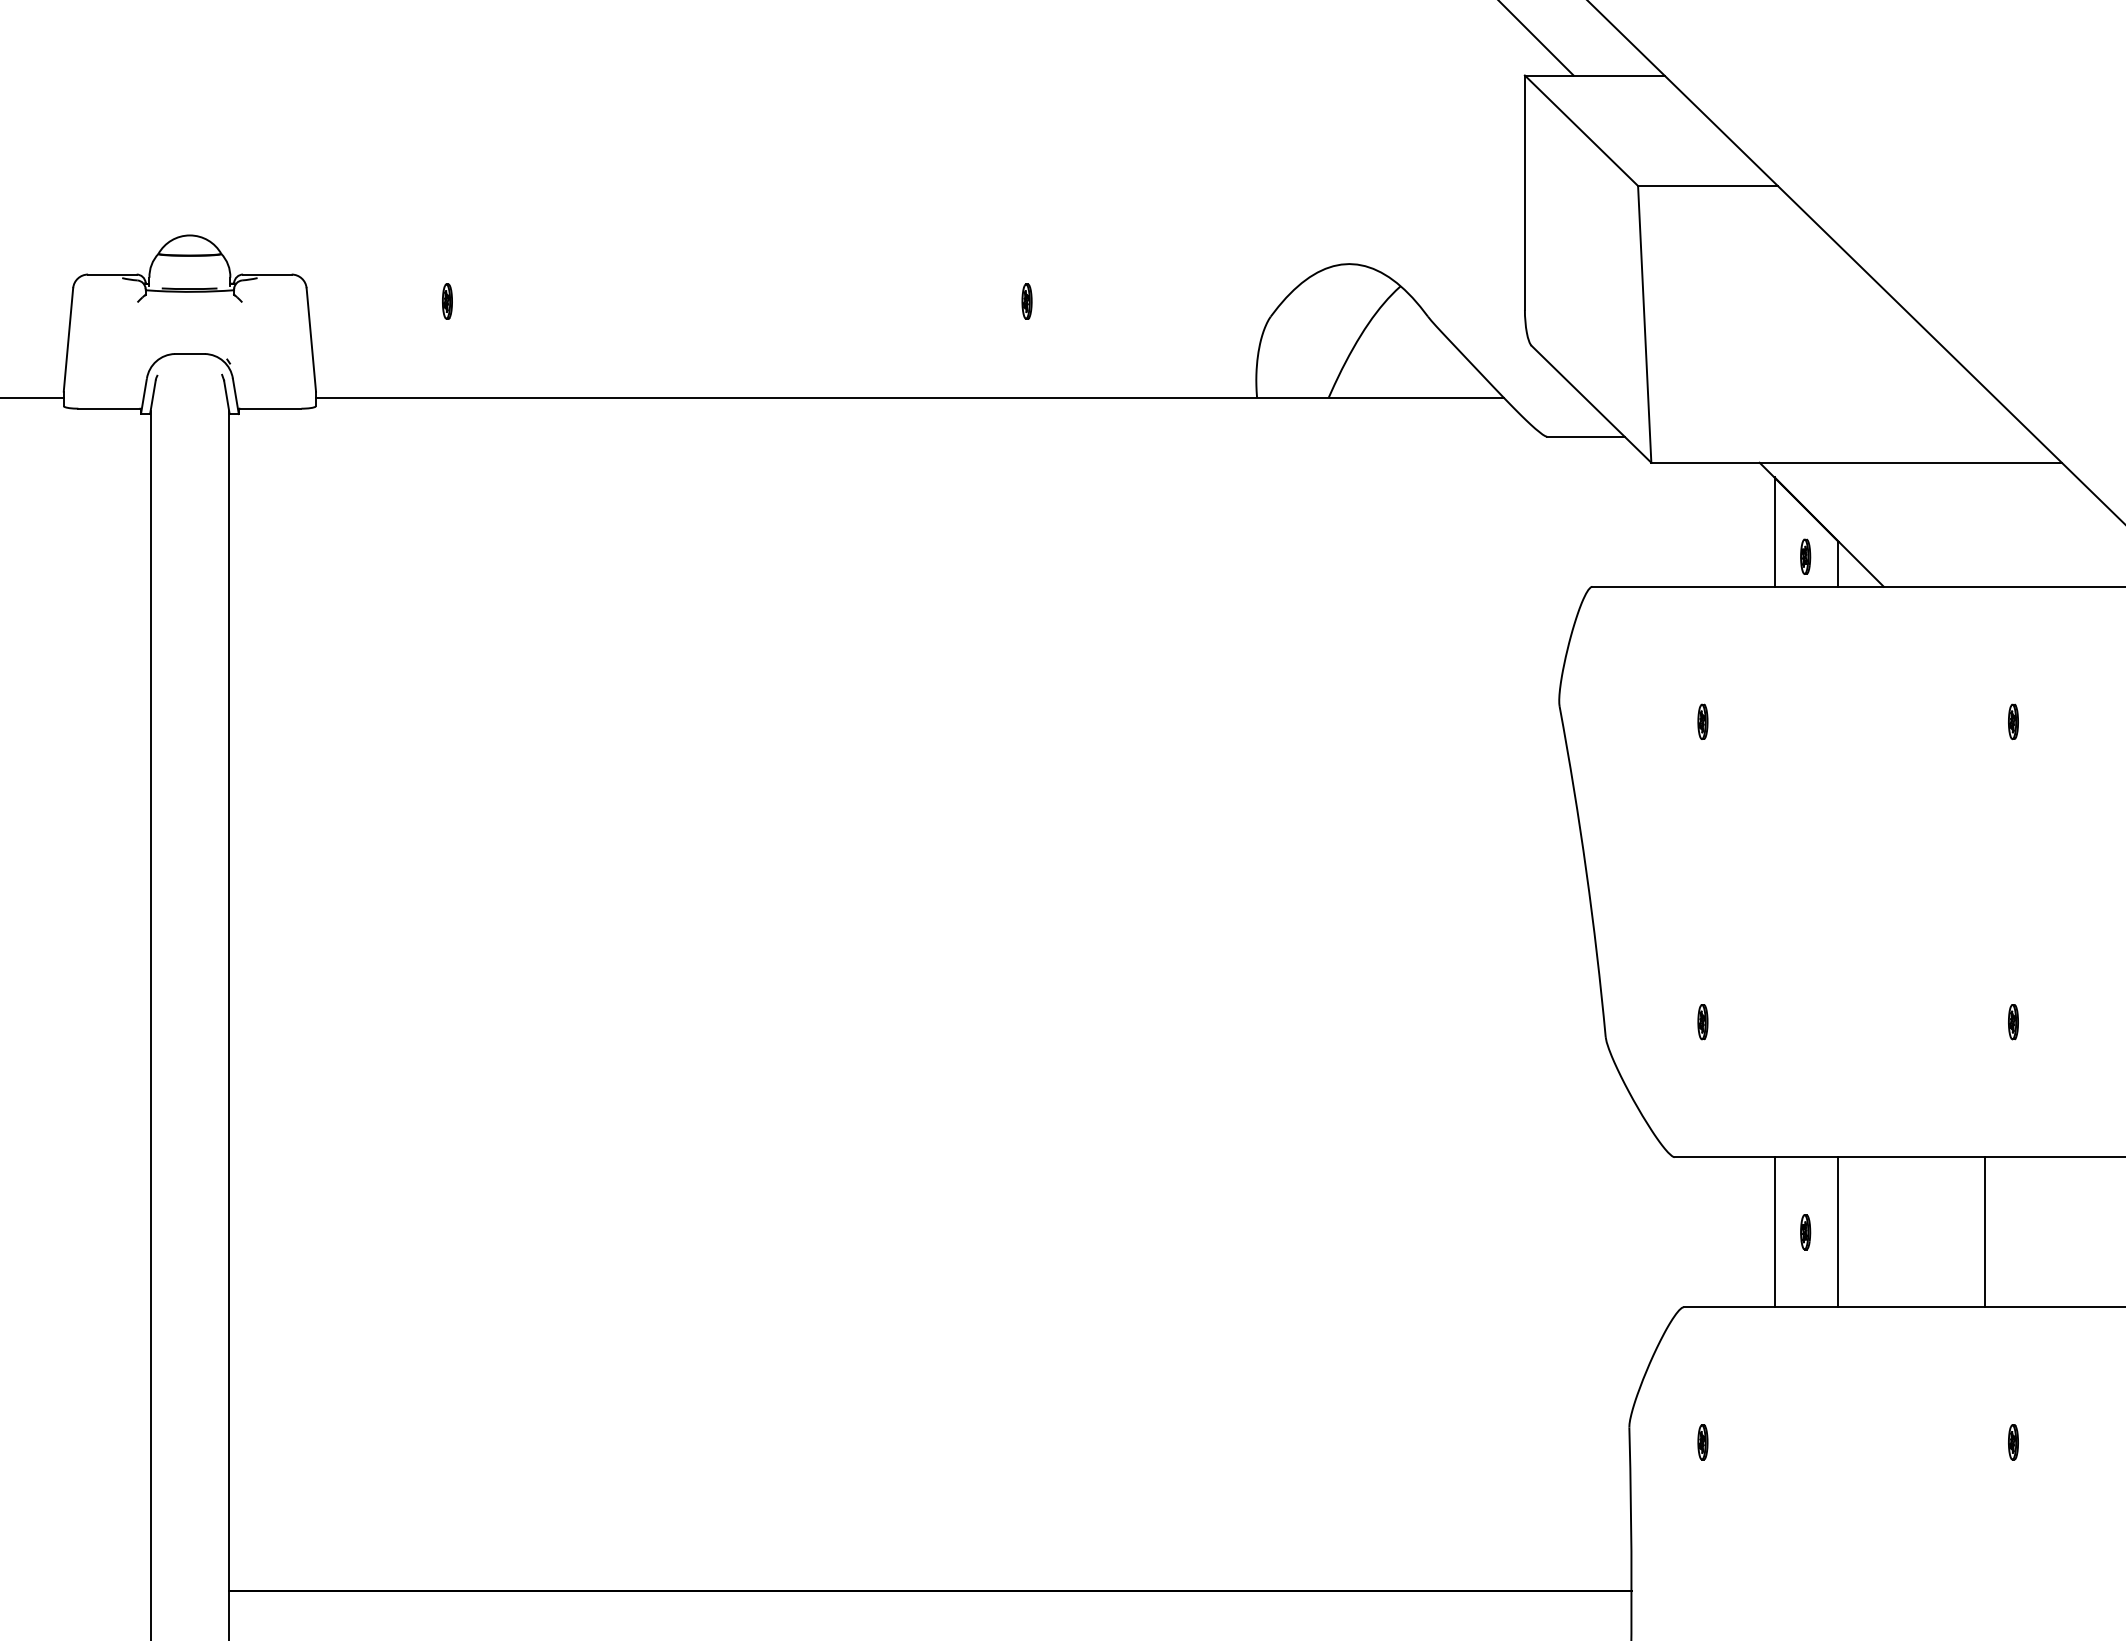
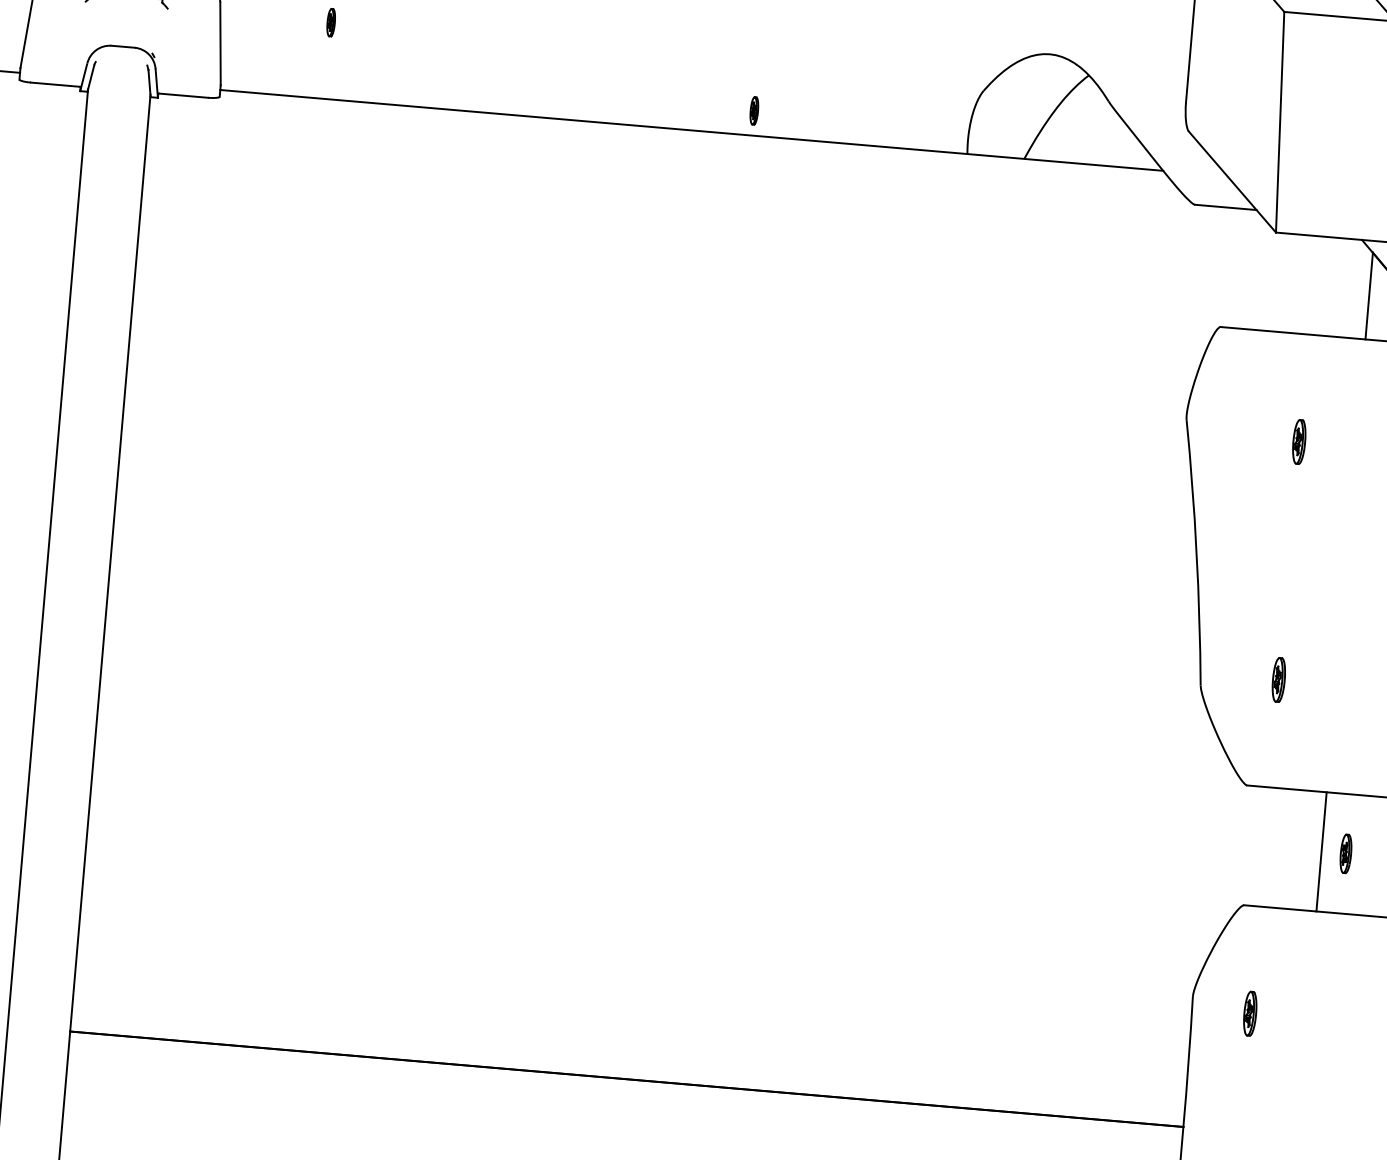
part: (1026, 301) -> (753, 110), moved
part: (1702, 721) -> (1298, 441), size x1.6
part: (1702, 1022) -> (1278, 680), size x1.6
part: (1805, 1232) -> (1345, 854), size x1.4
line: (1838, 1232) -> (1372, 856), removed
part: (1702, 1442) -> (1249, 1013), size x1.6

